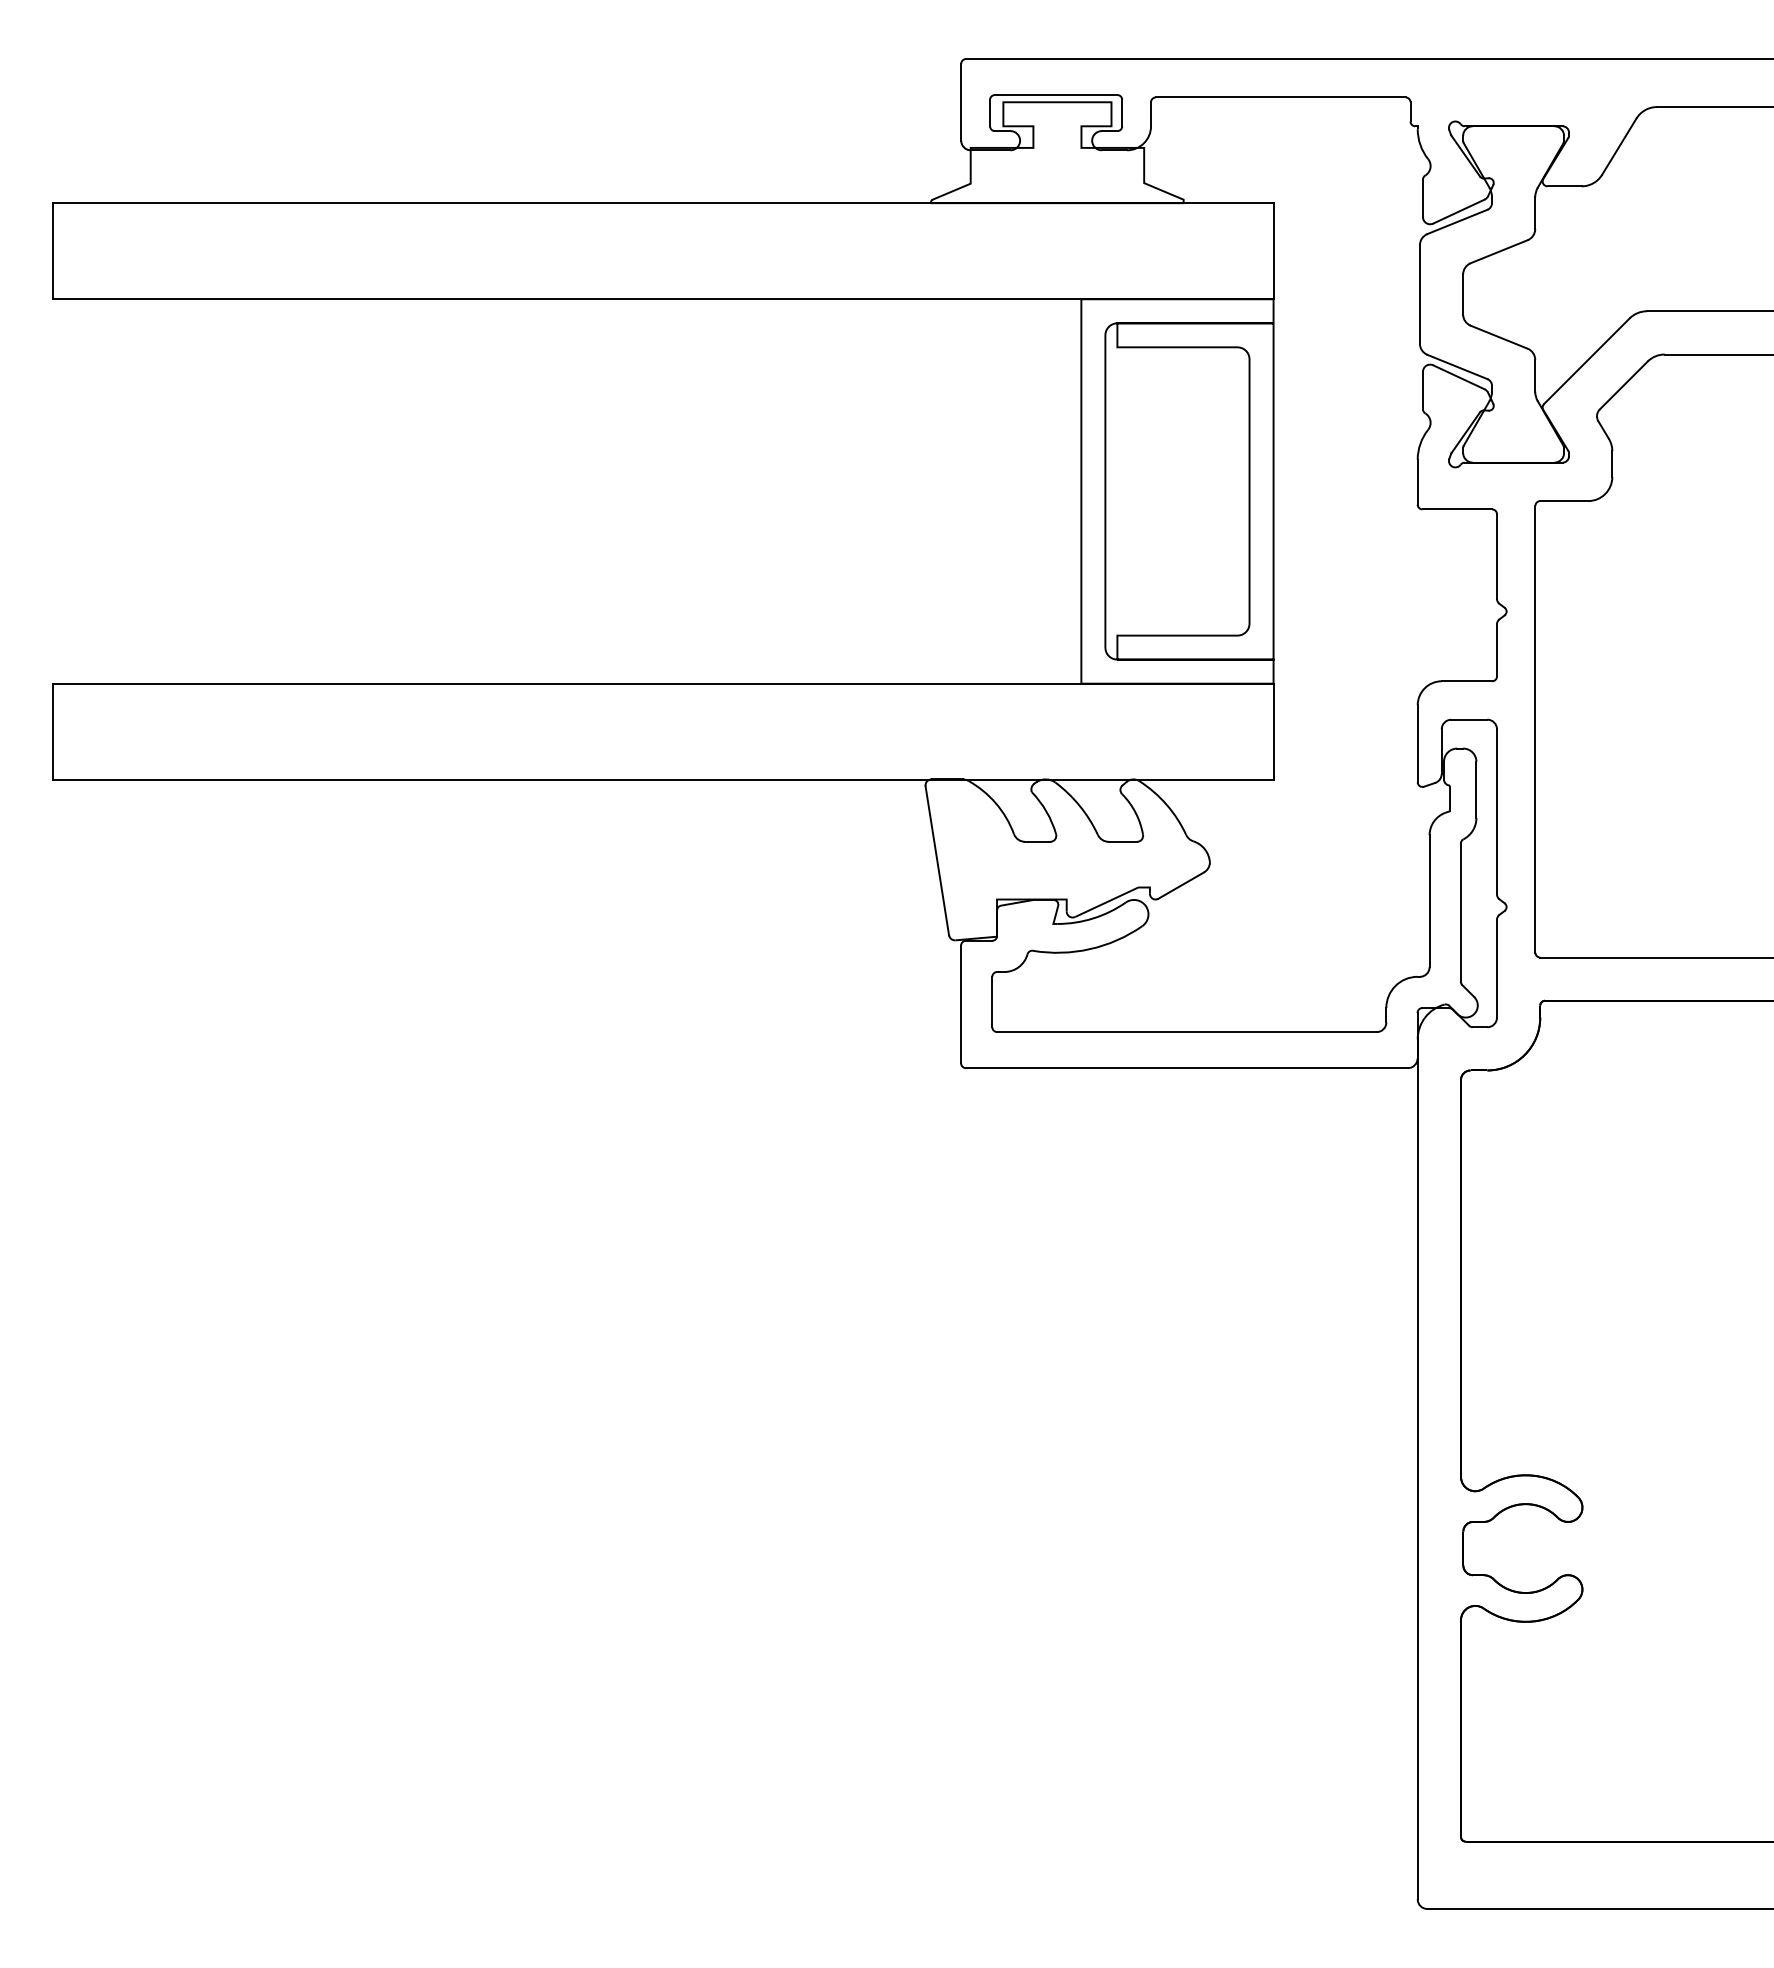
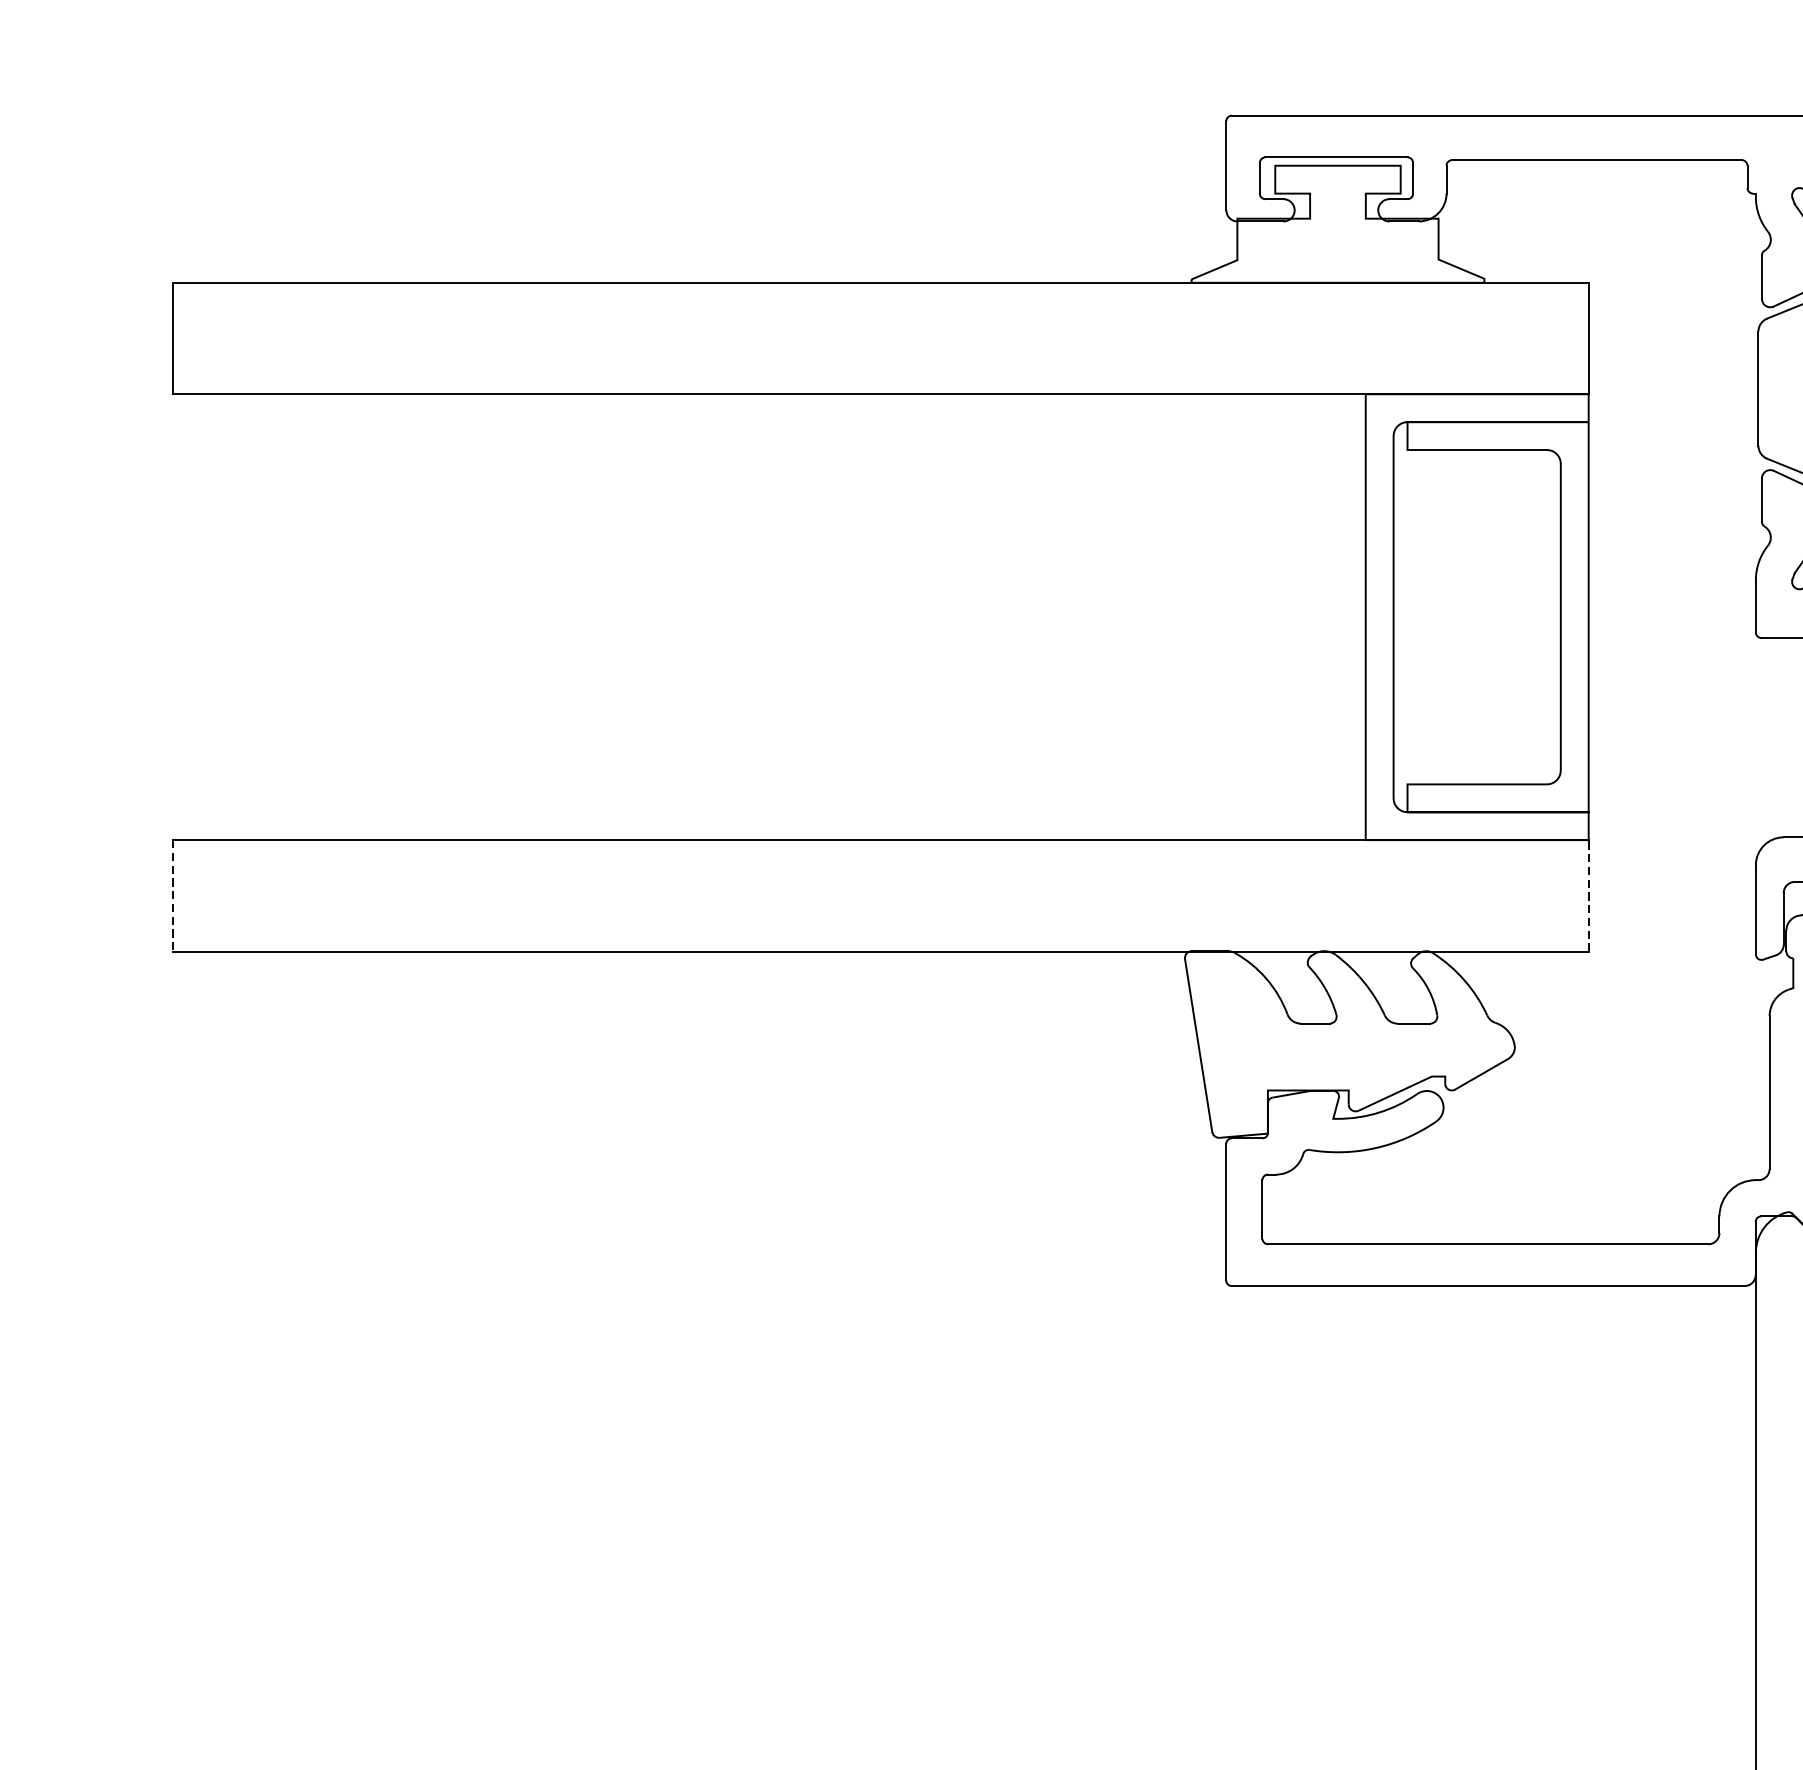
line: (1273, 731) -> (1588, 895), solid -> dashed
line: (53, 732) -> (173, 896), solid -> dashed

